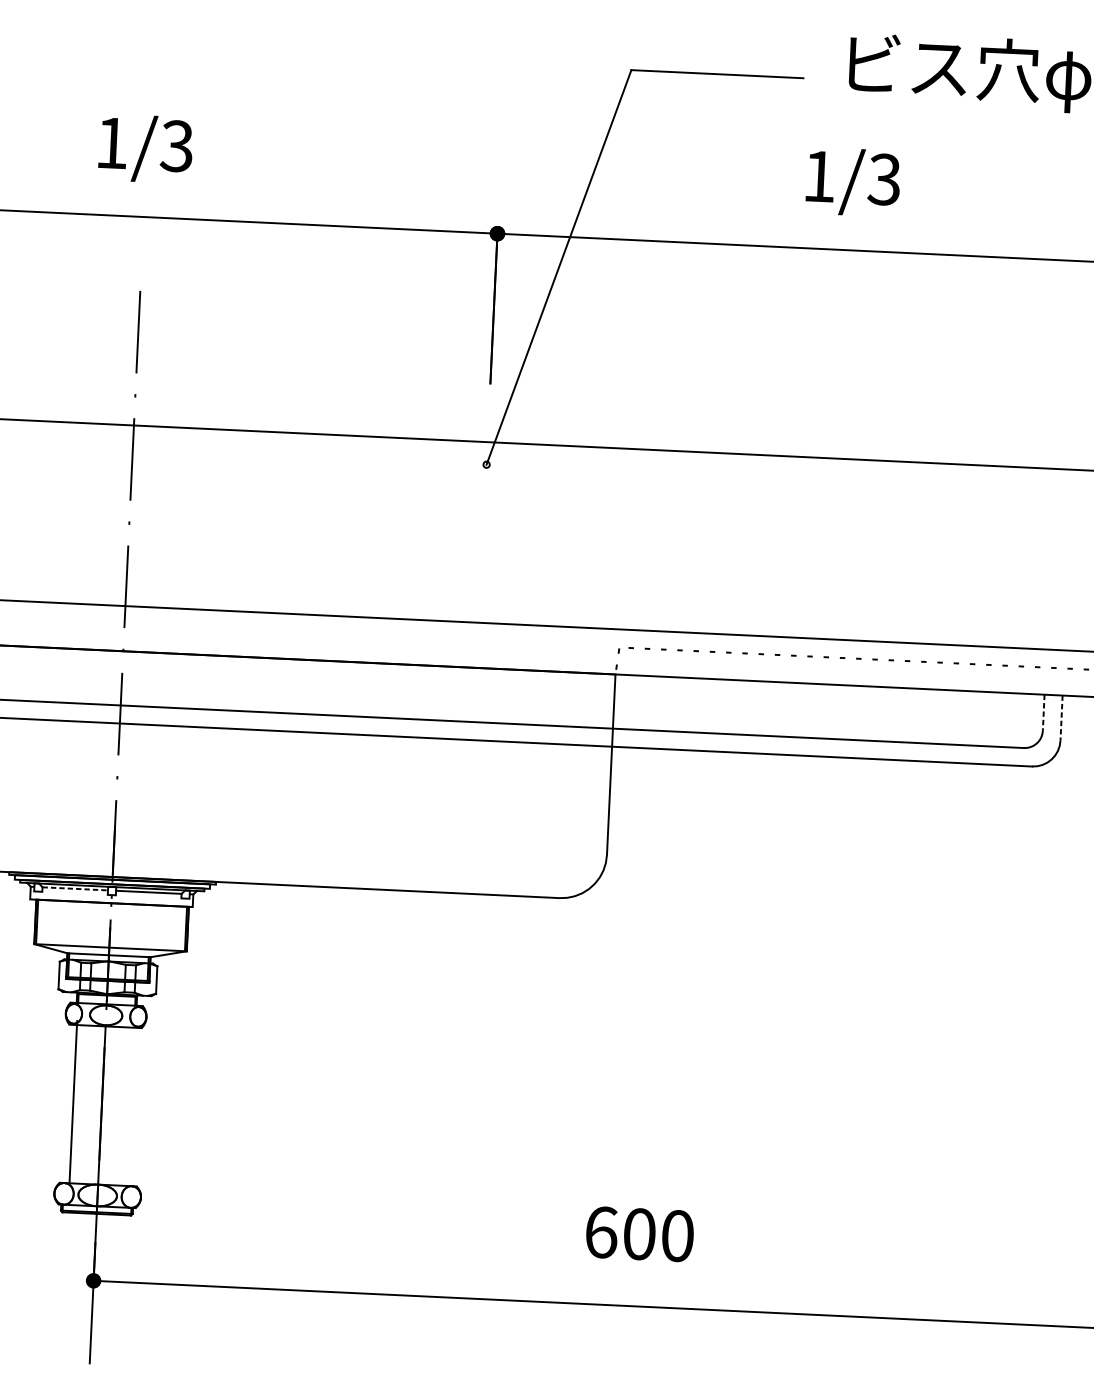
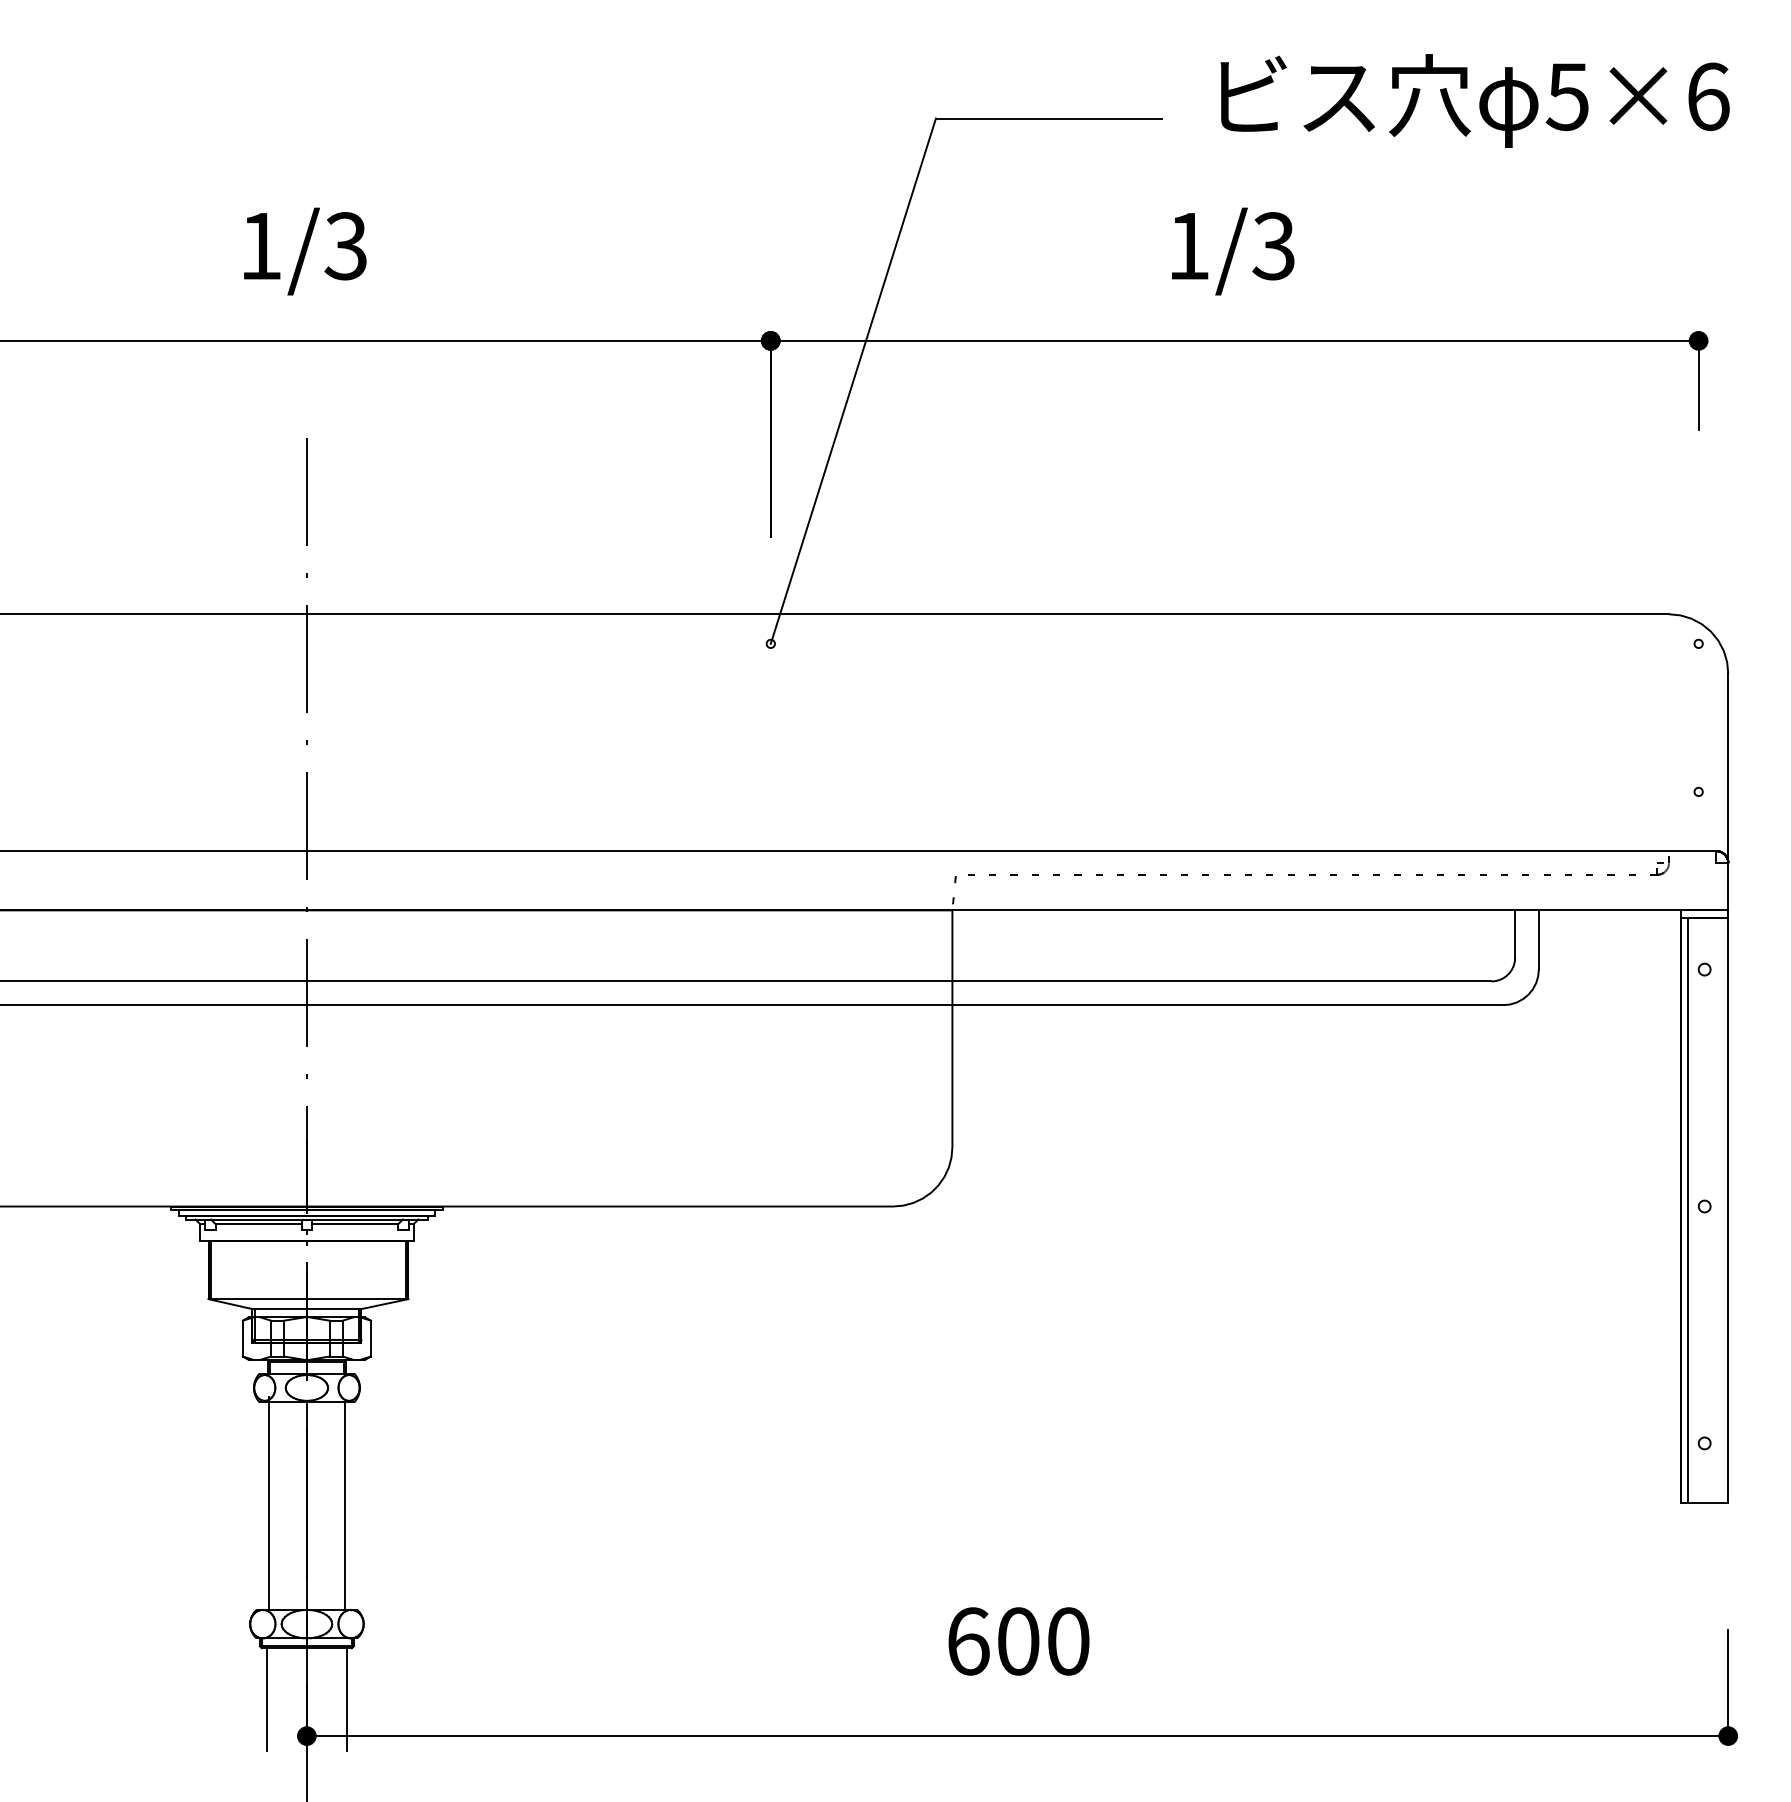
line: (1043, 713) -> (1515, 934), dashed -> solid
line: (1061, 718) -> (1538, 940), dashed -> solid
line: (75, 889) -> (258, 1224), dashed -> solid
line: (130, 1106) -> (344, 1505), added
line: (64, 1251) -> (267, 1699), added
line: (125, 1254) -> (346, 1699), added

